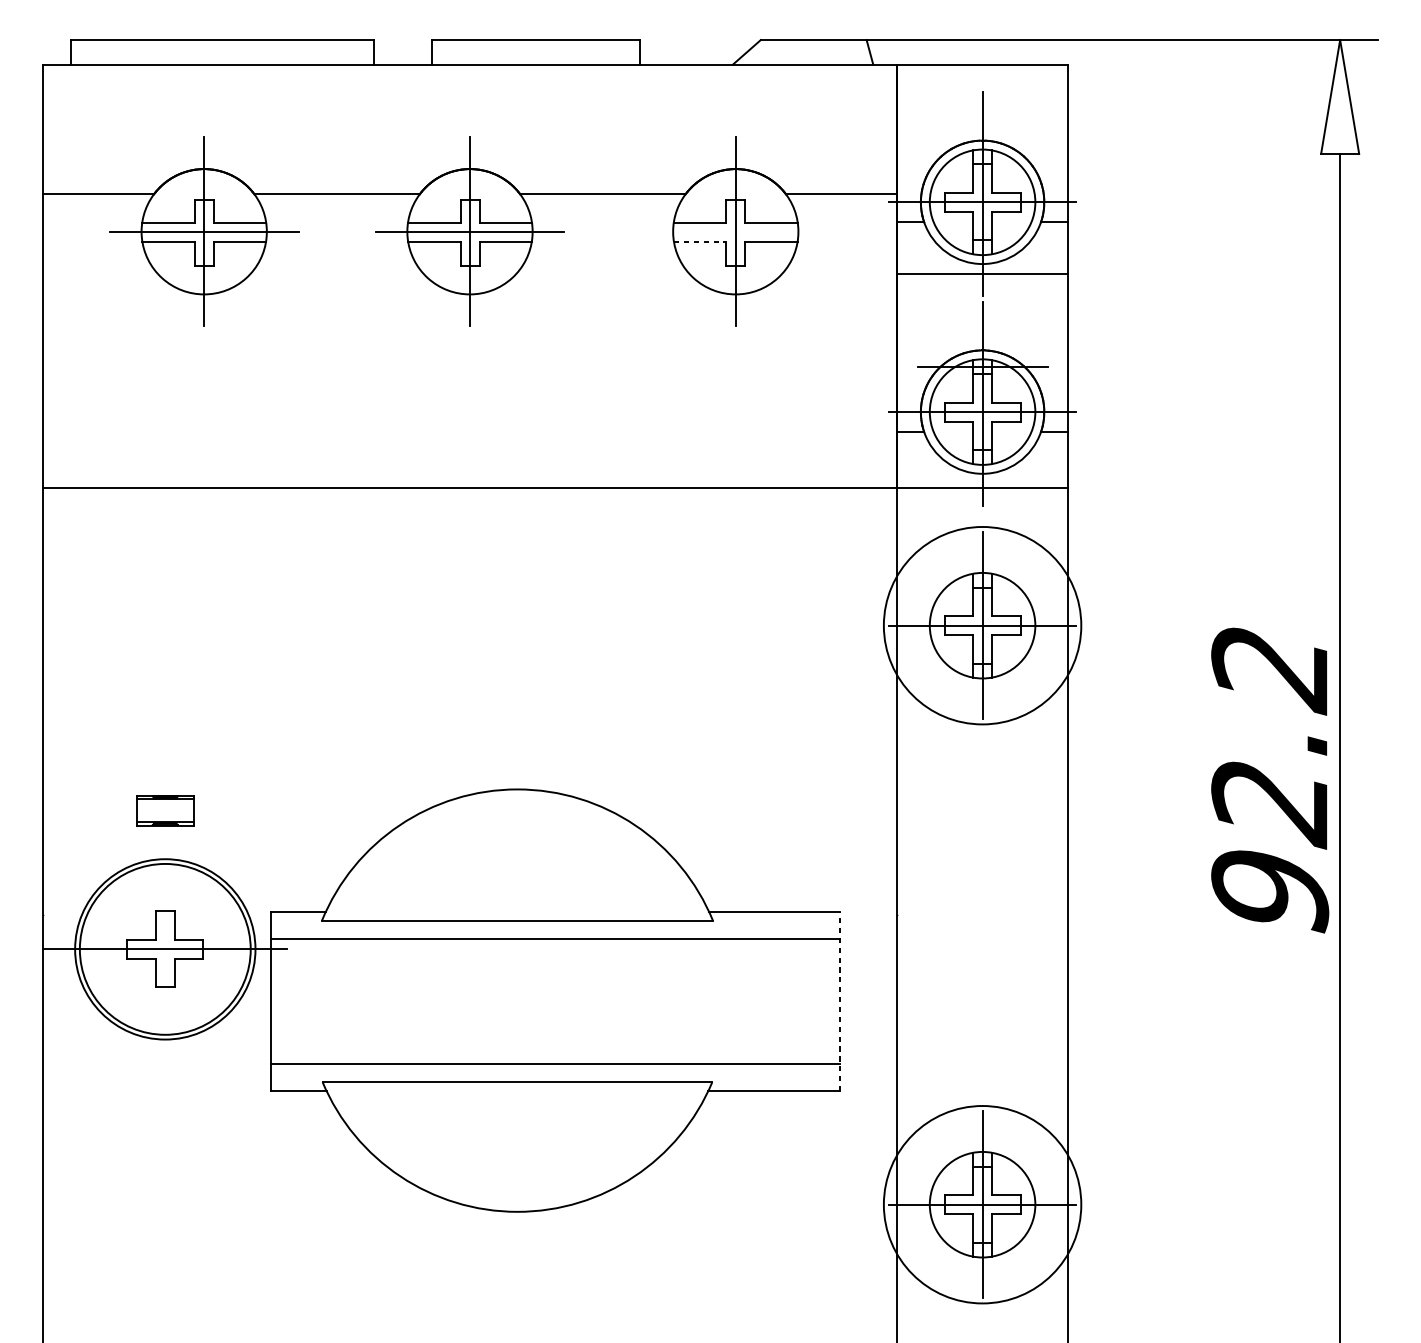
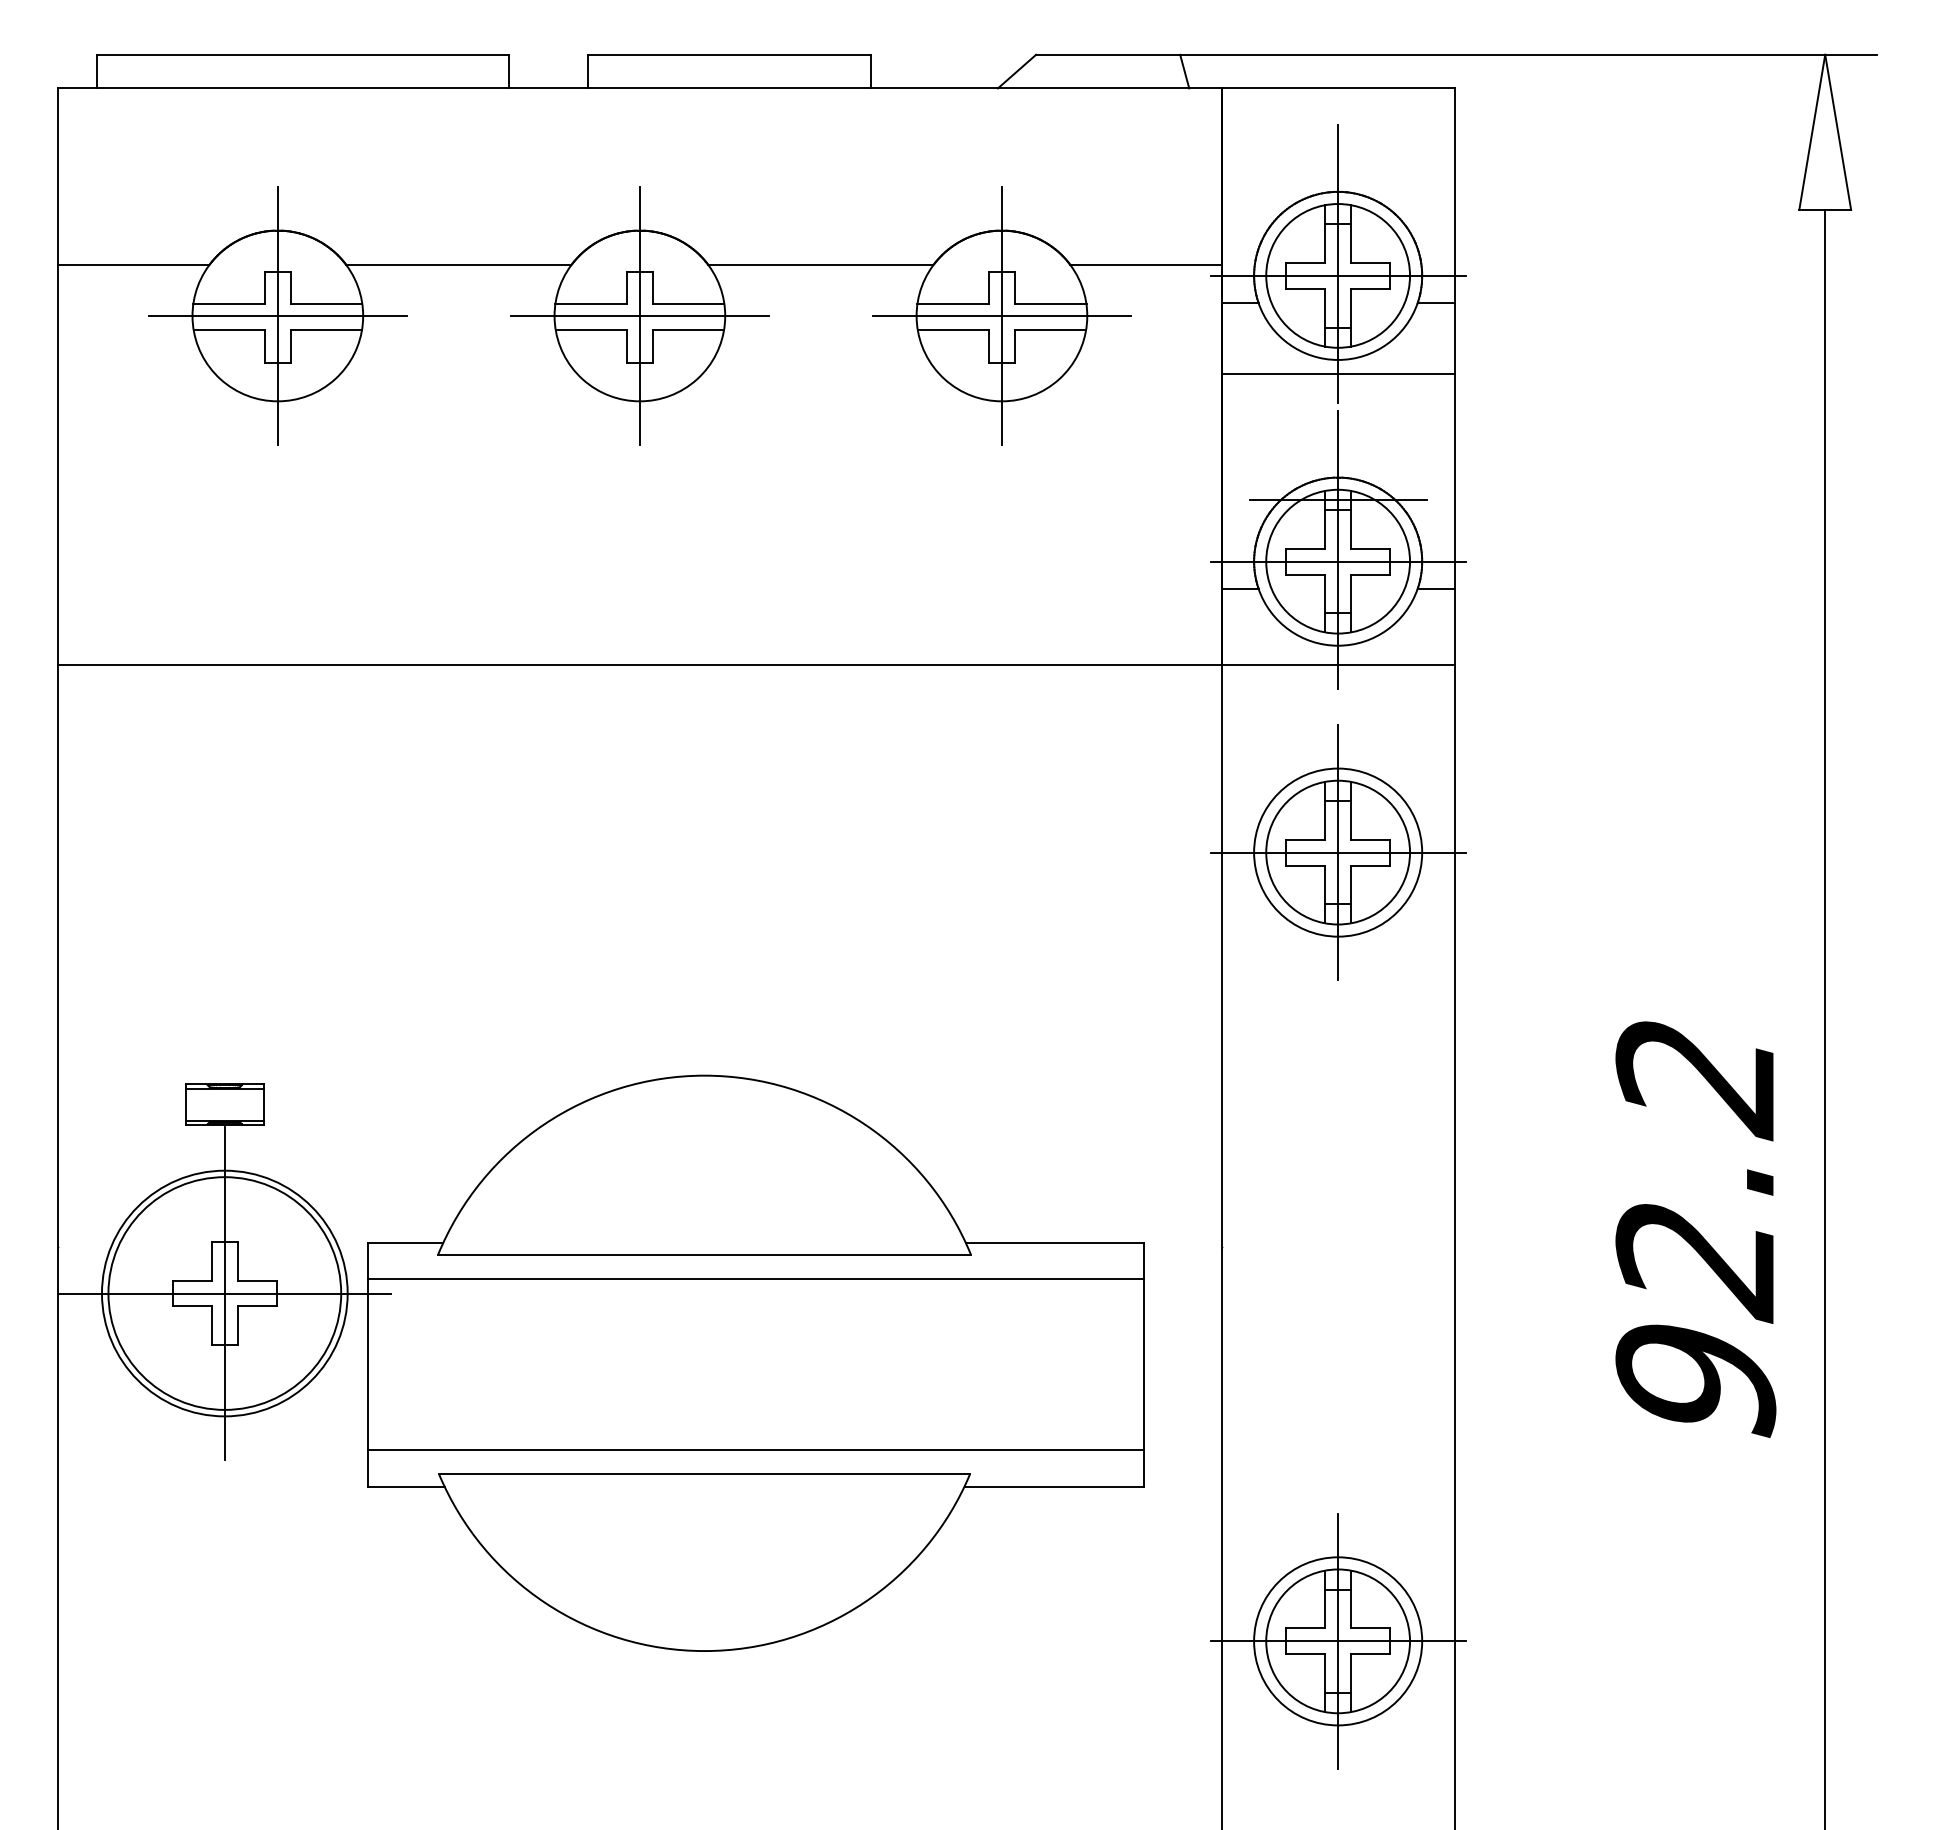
line: (735, 232) -> (1001, 316), added
line: (700, 242) -> (953, 330), dashed -> solid
circle: (982, 625) -> (1338, 852), size x0.62
text: (1269, 780) -> (1695, 1229), moved
line: (165, 949) -> (224, 1293), added
line: (840, 1001) -> (1144, 1364), dashed -> solid
circle: (982, 1204) -> (1338, 1641), size x0.62

